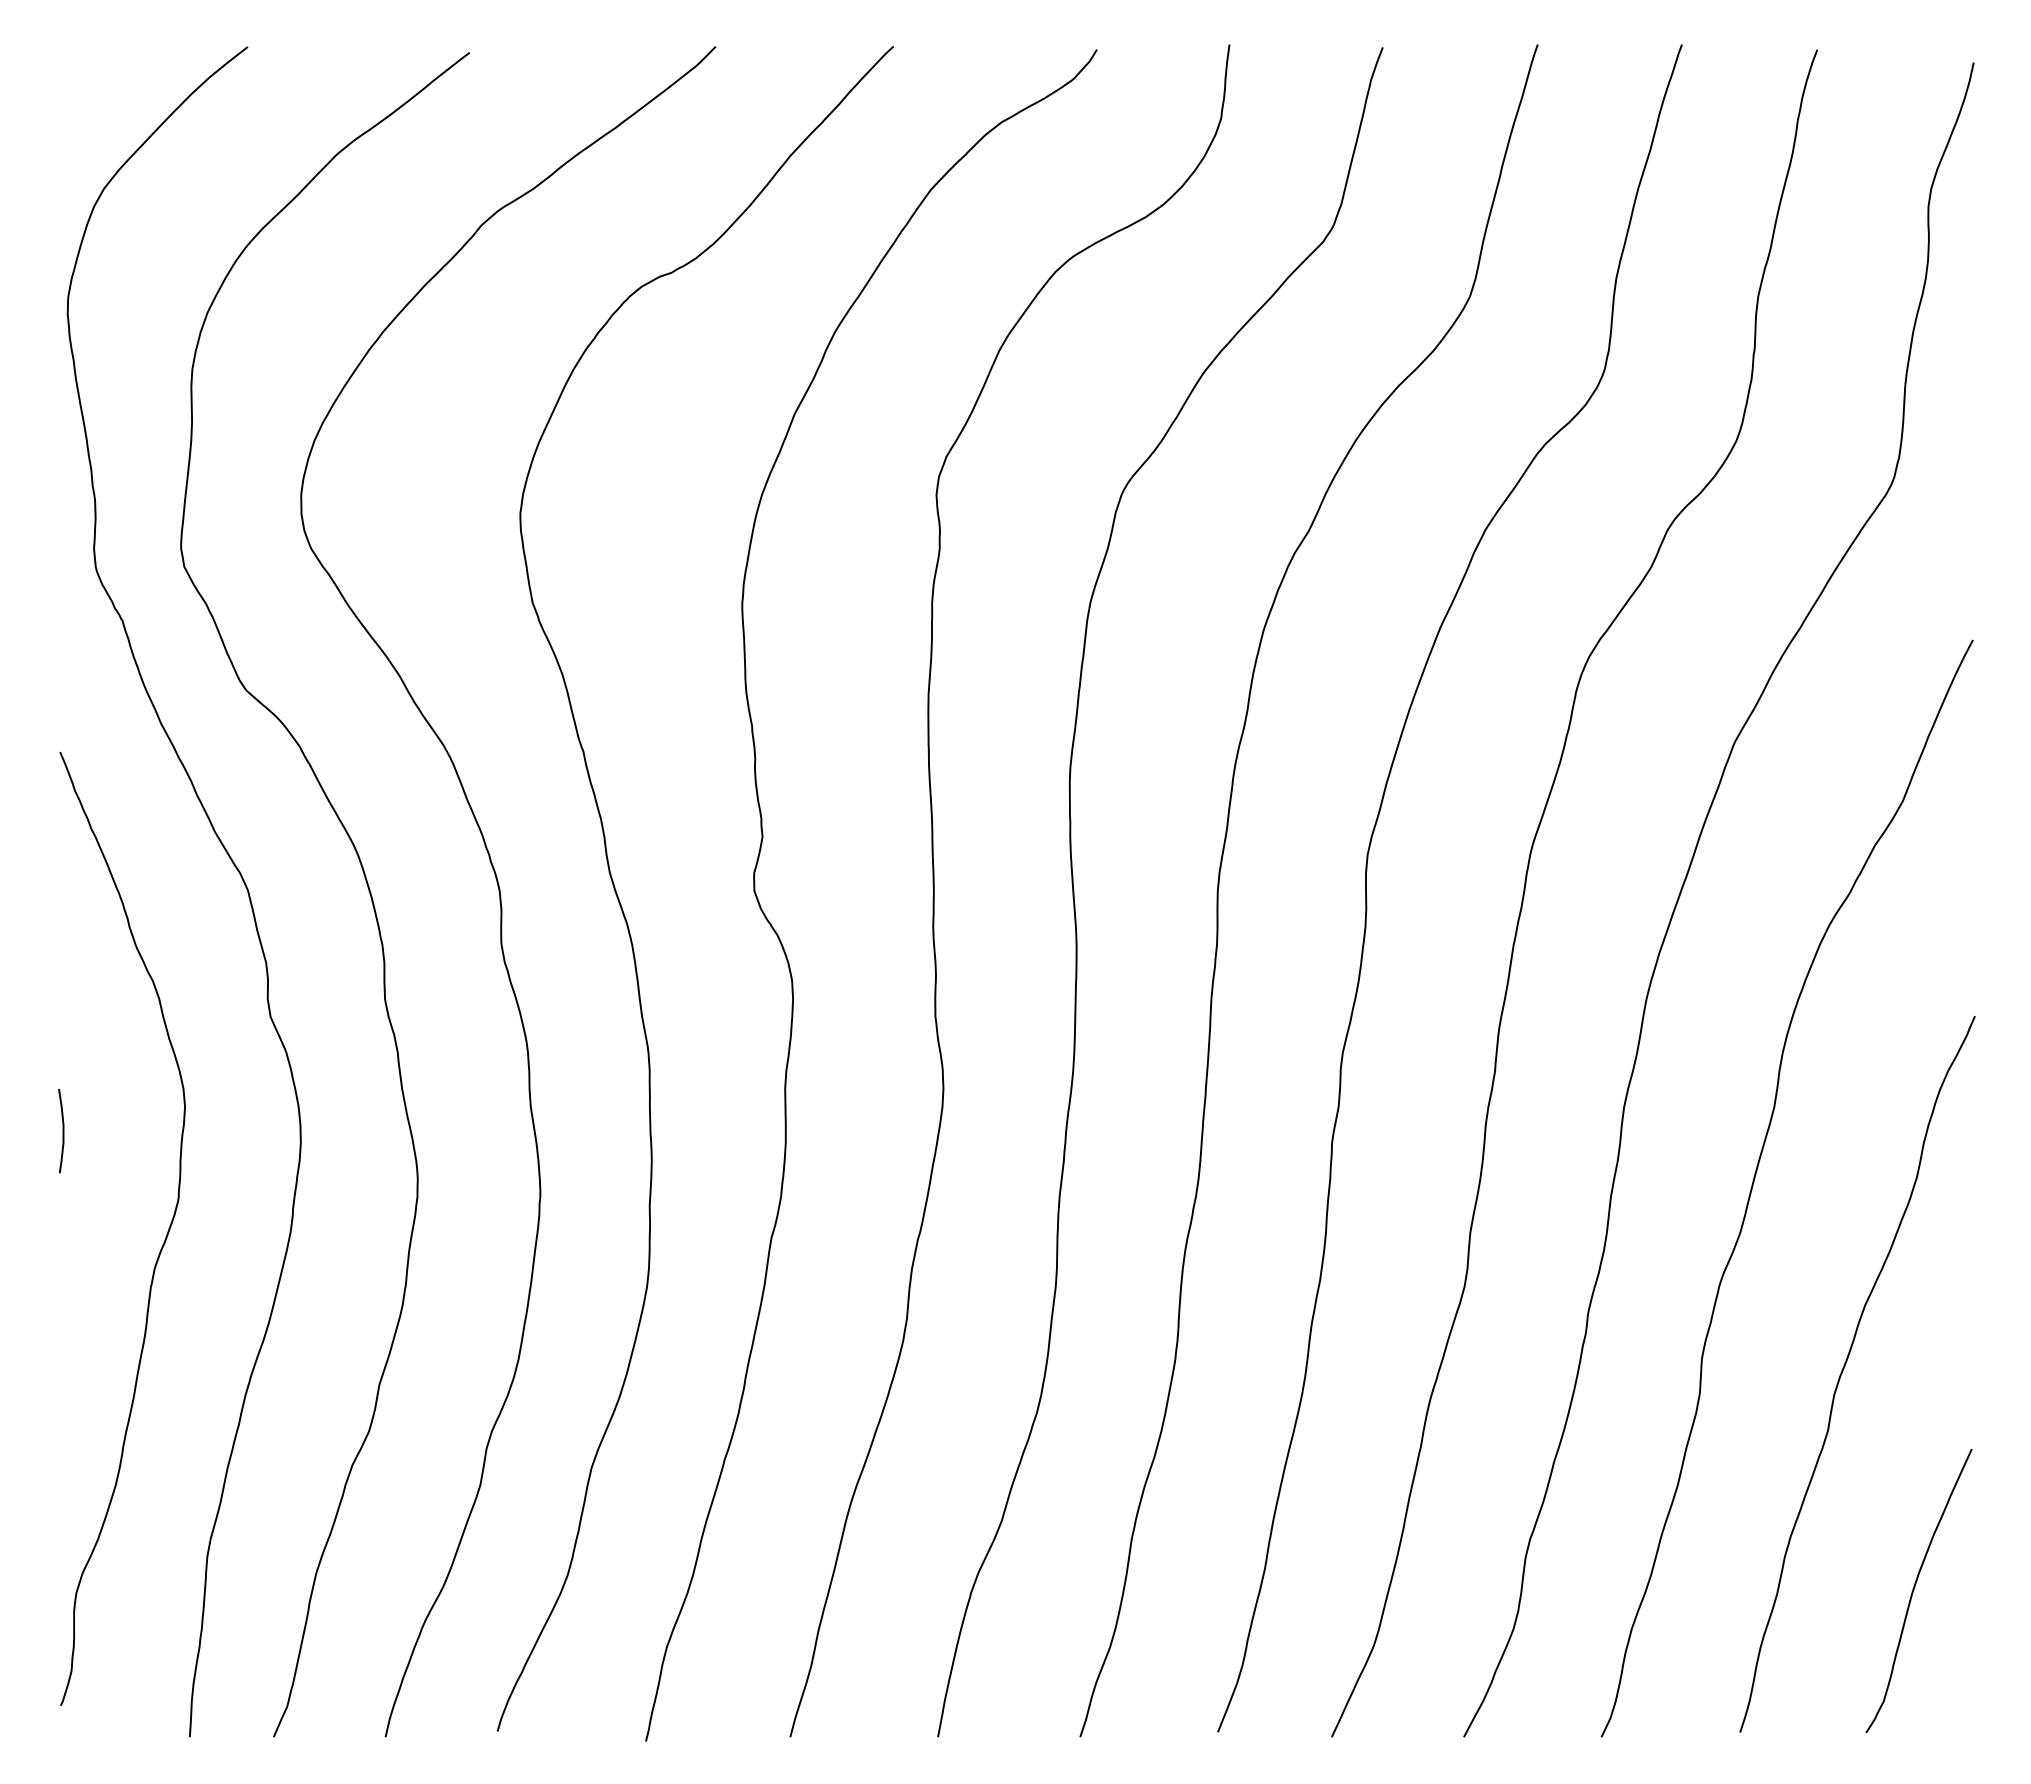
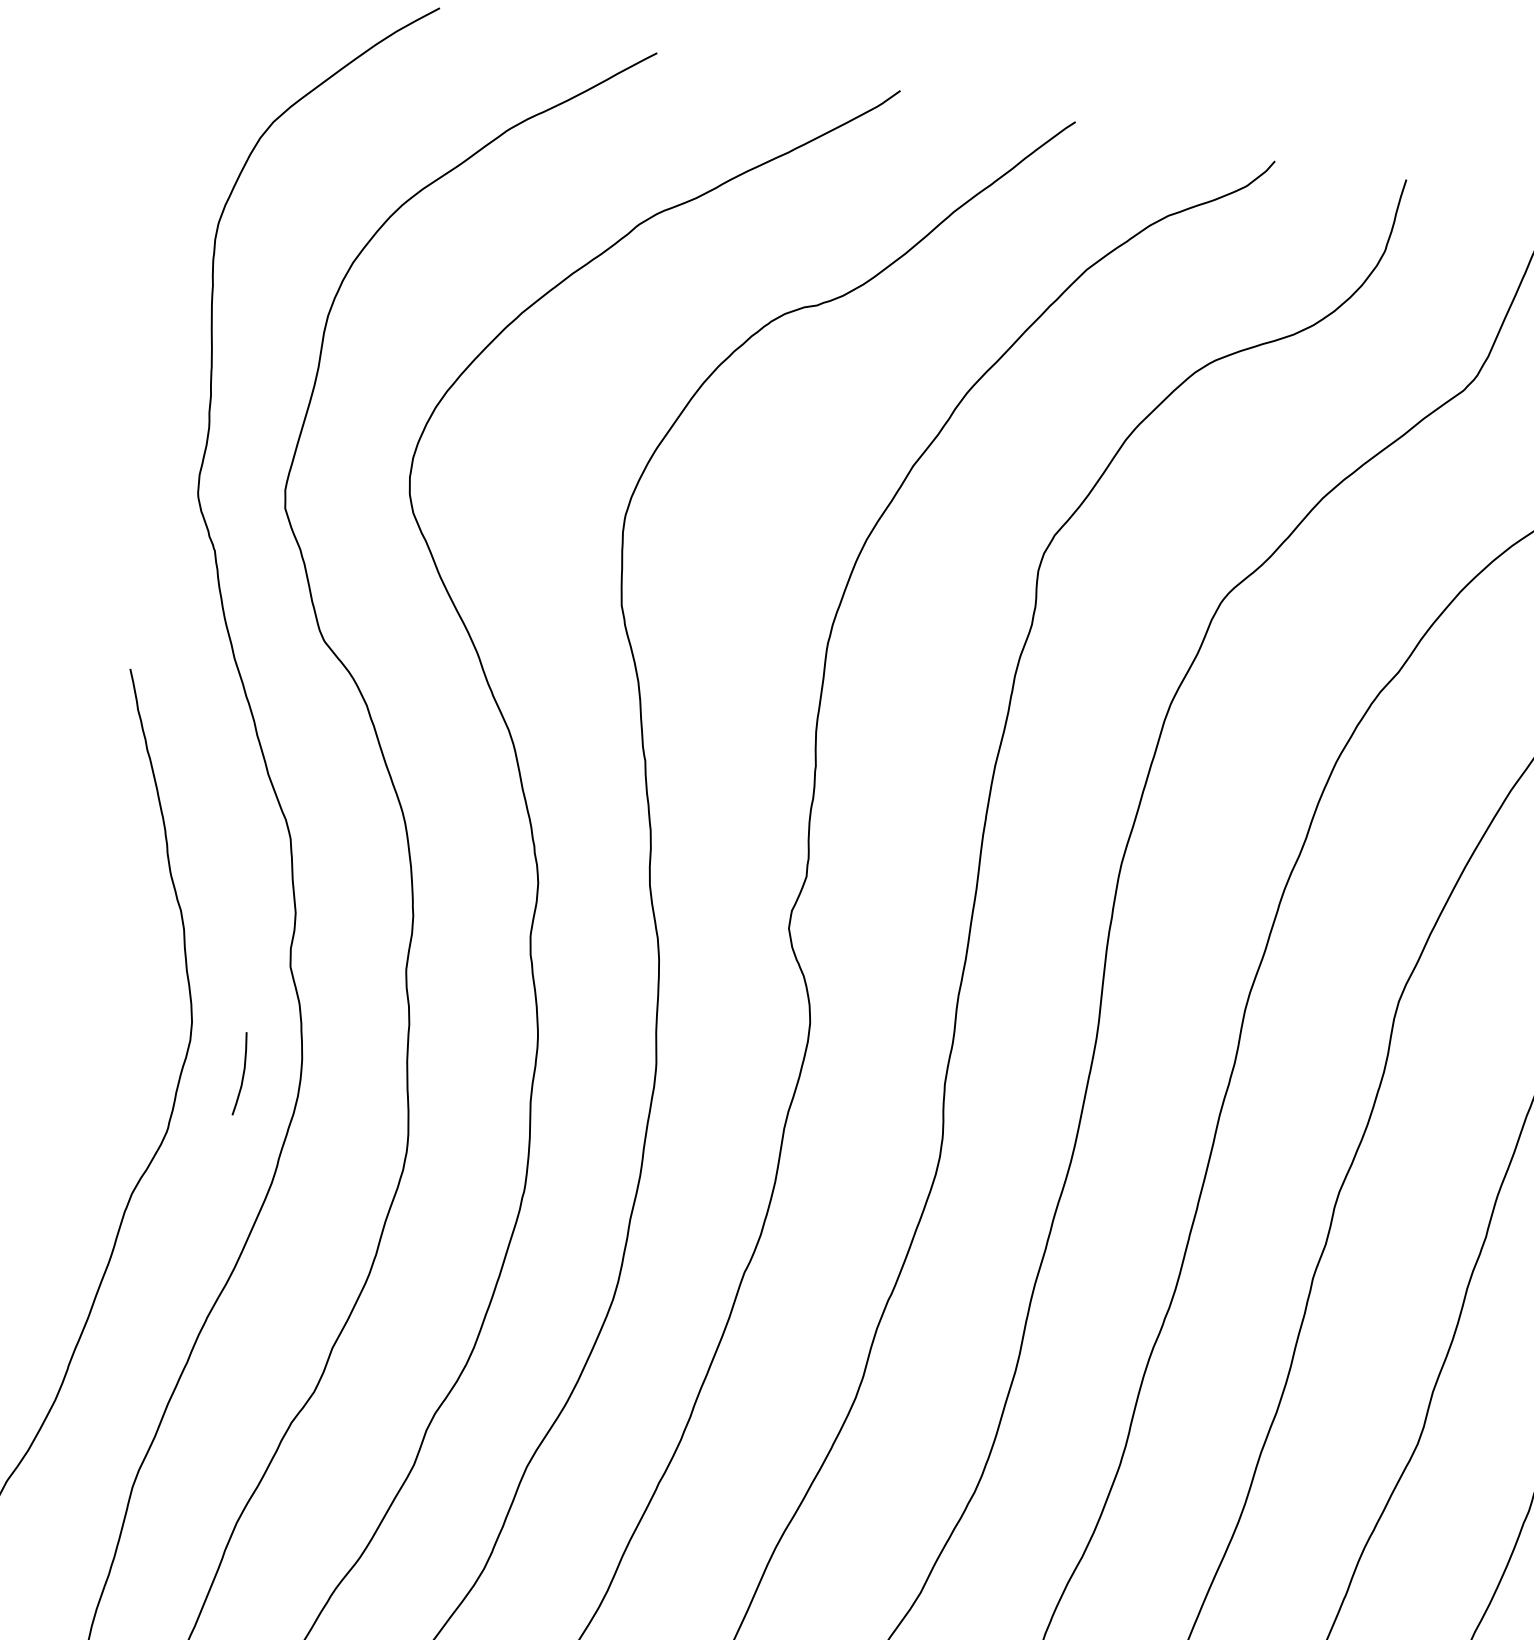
curve: (62, 1130) -> (242, 1073), moved

